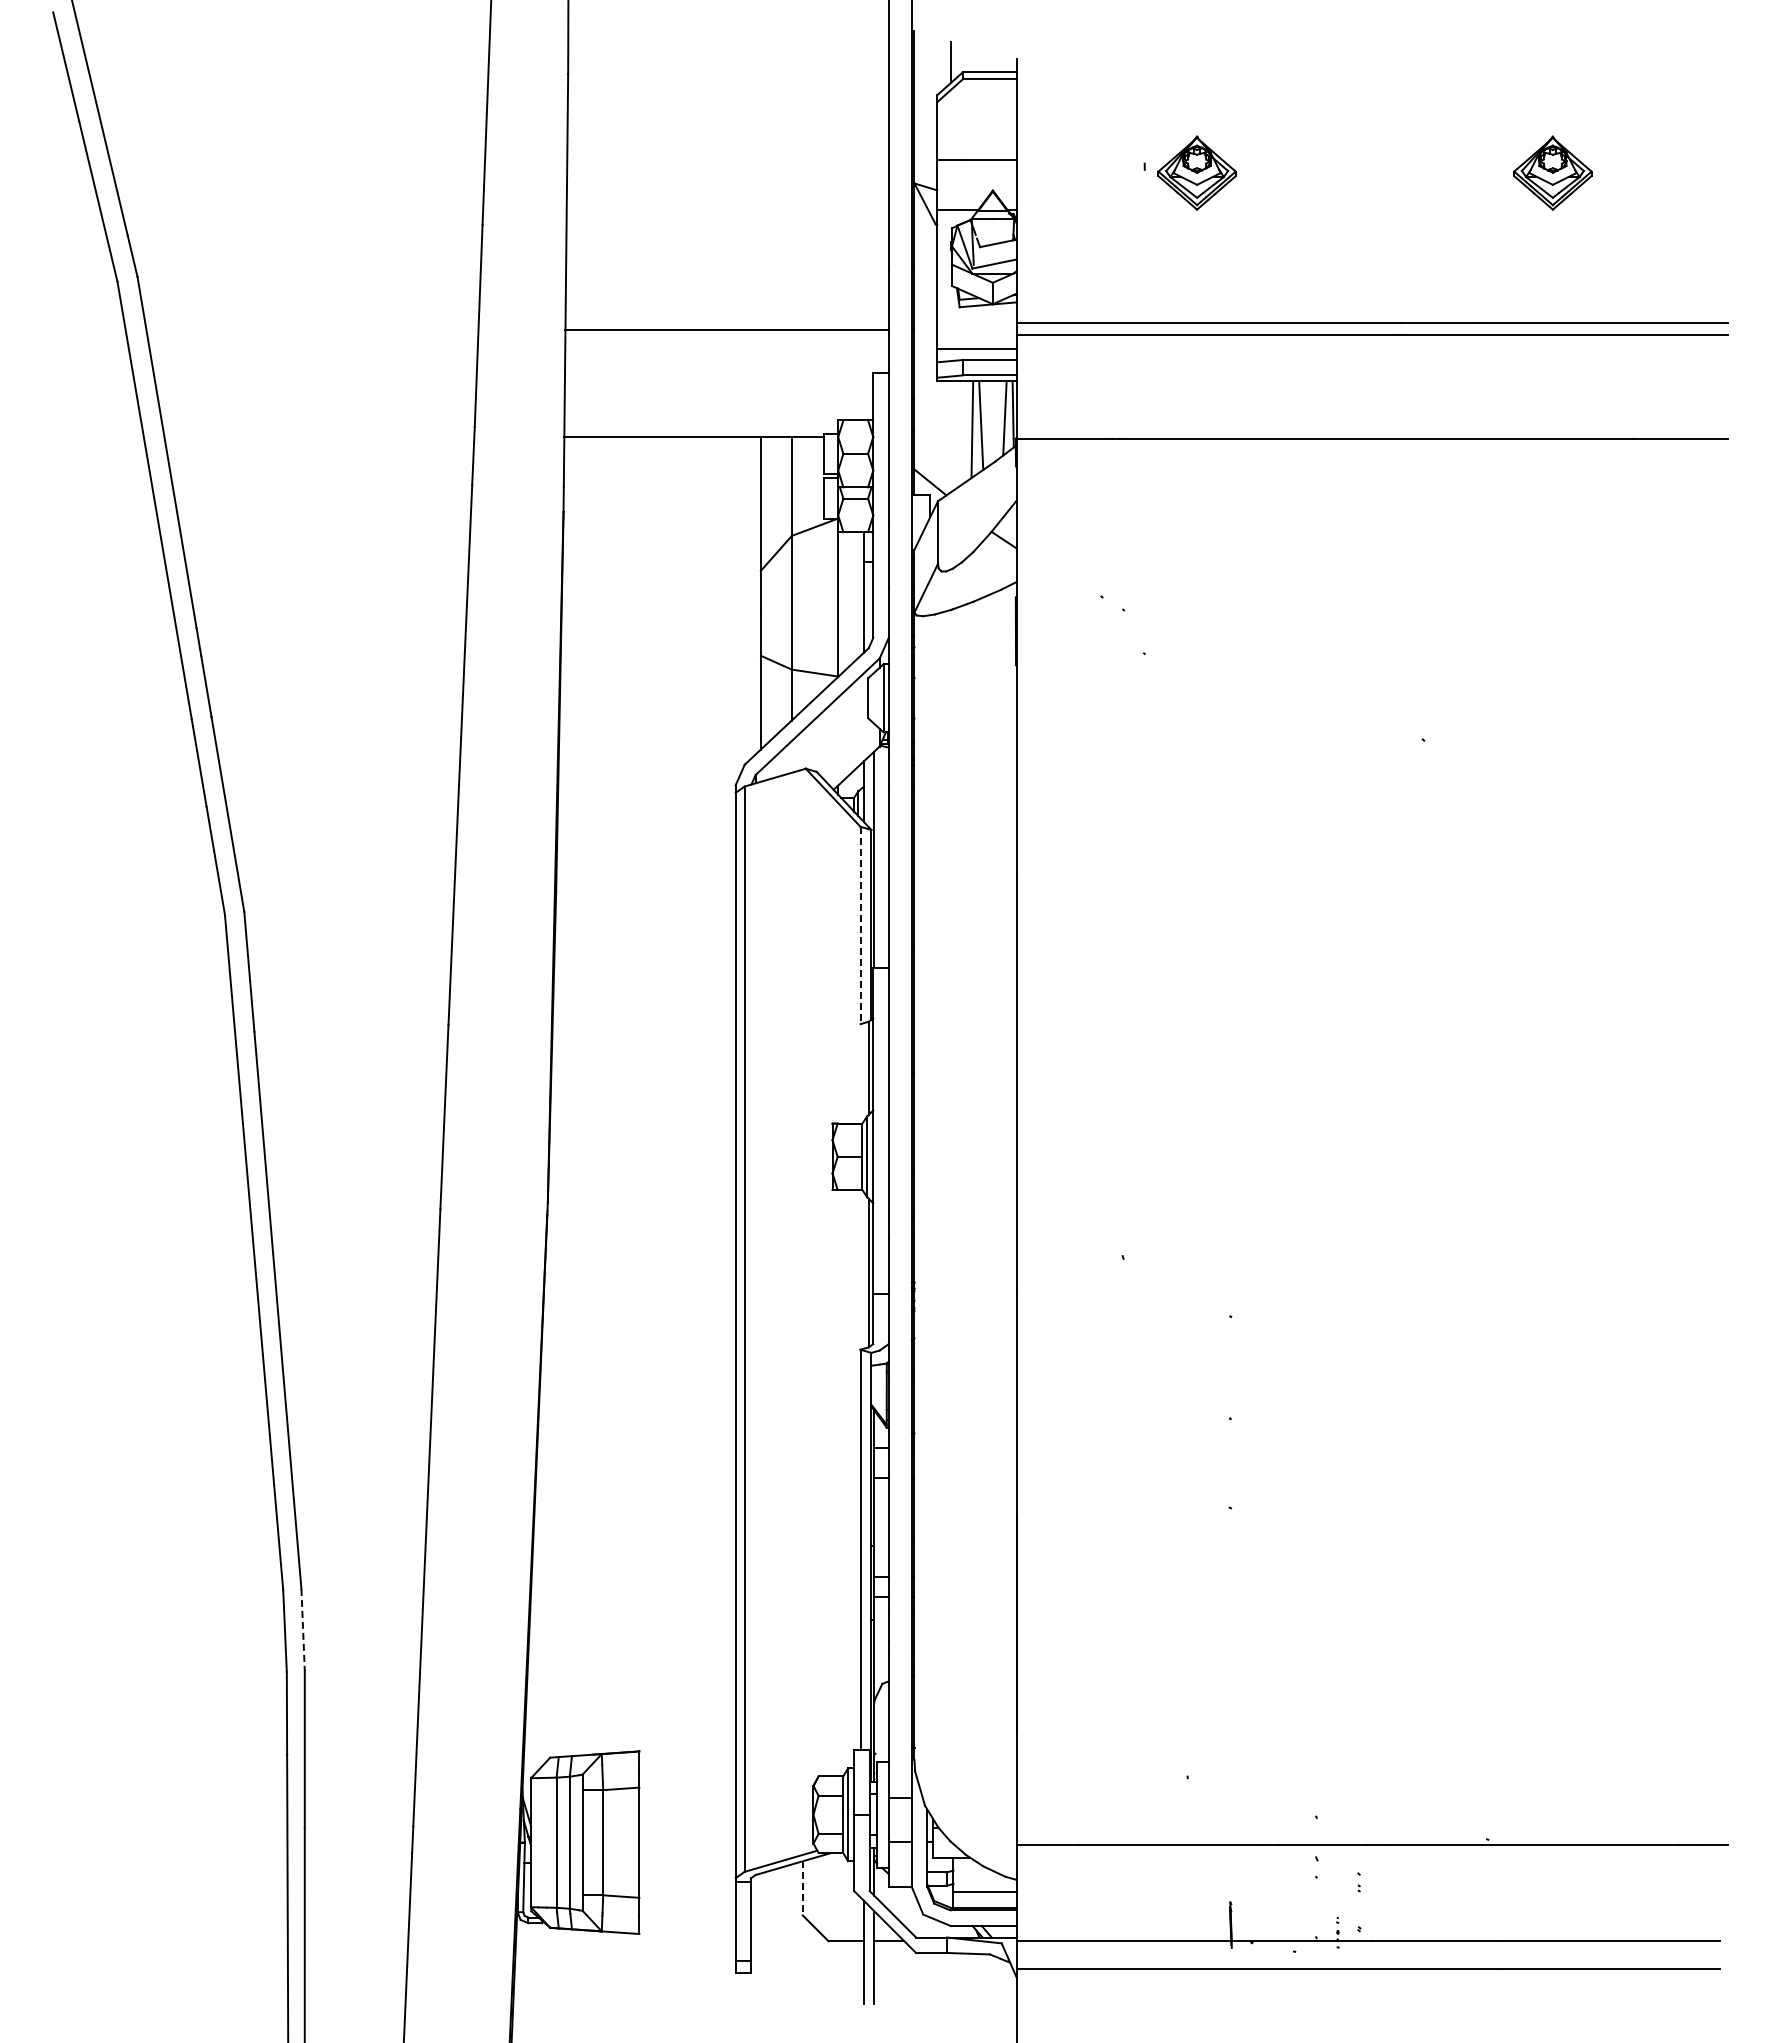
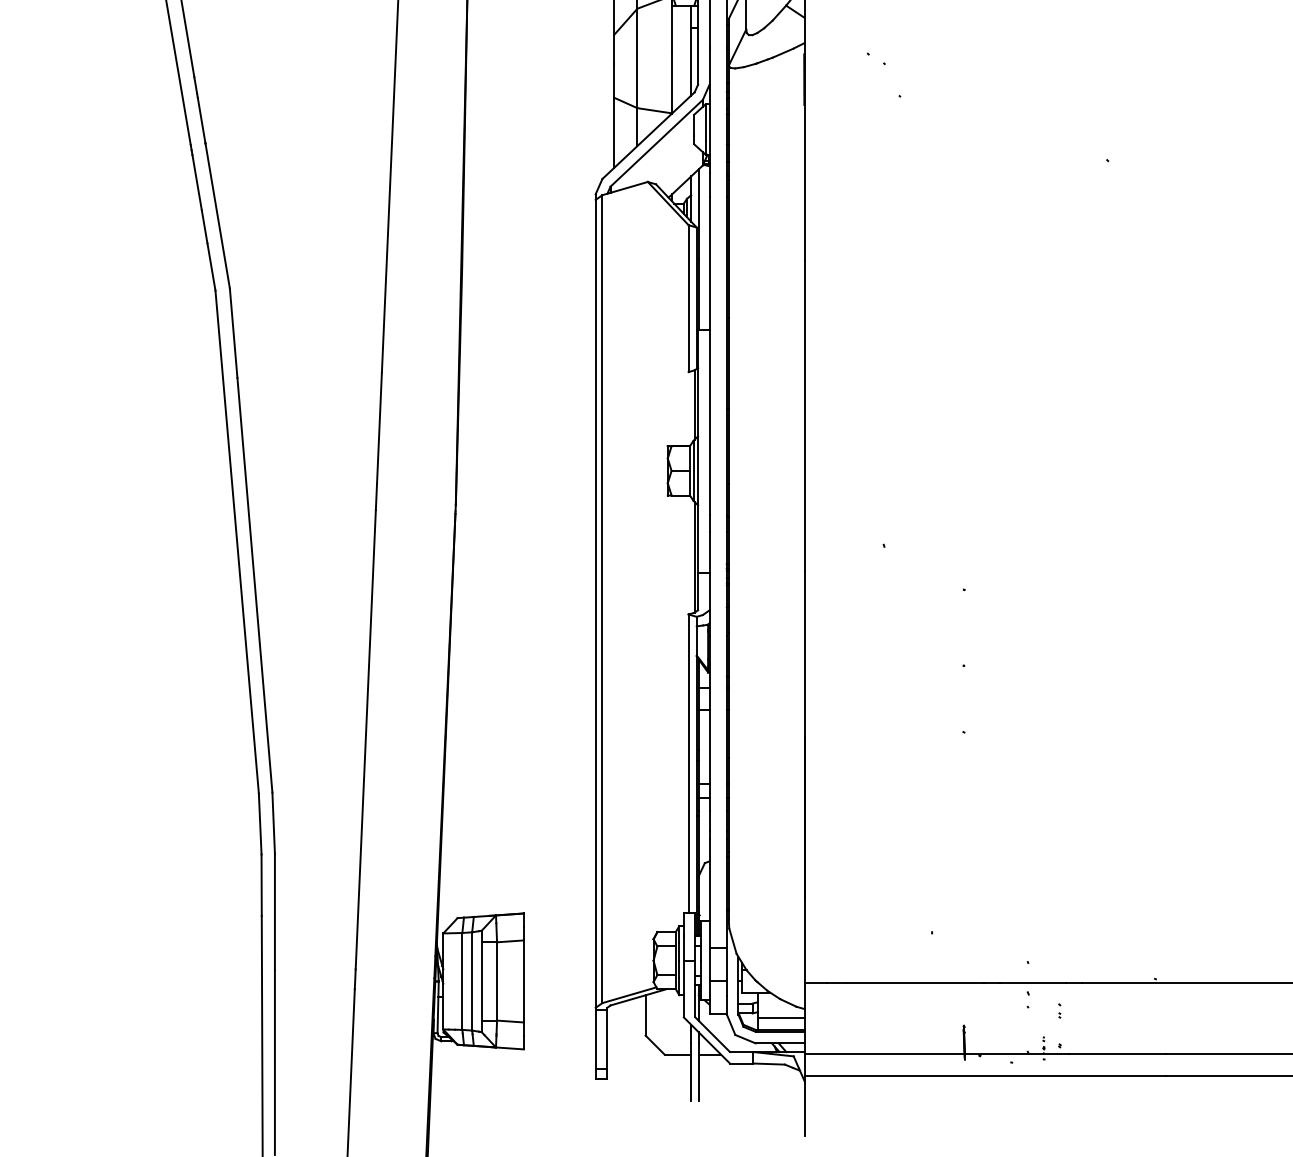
line: (860, 925) -> (688, 298), dashed -> solid
line: (303, 1630) -> (273, 823), dashed -> solid
line: (802, 1888) -> (645, 1015), dashed -> solid

